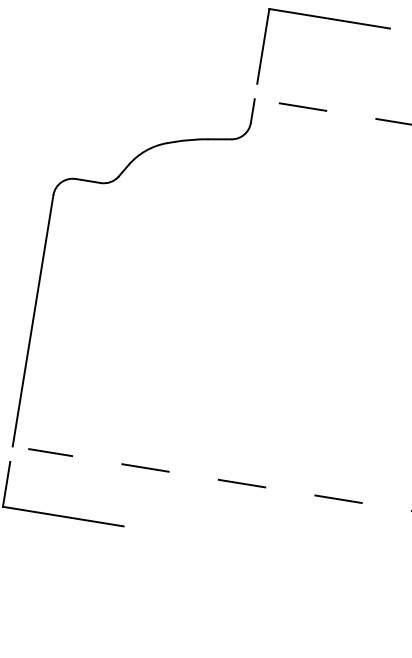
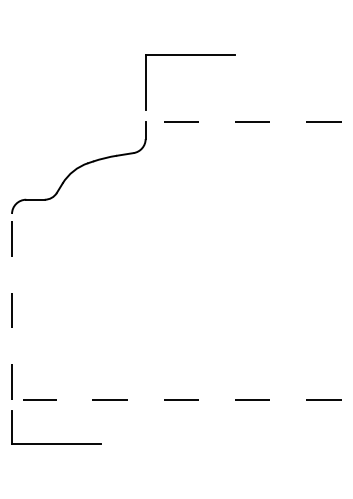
line: (33, 320) -> (12, 306), solid -> dashed

